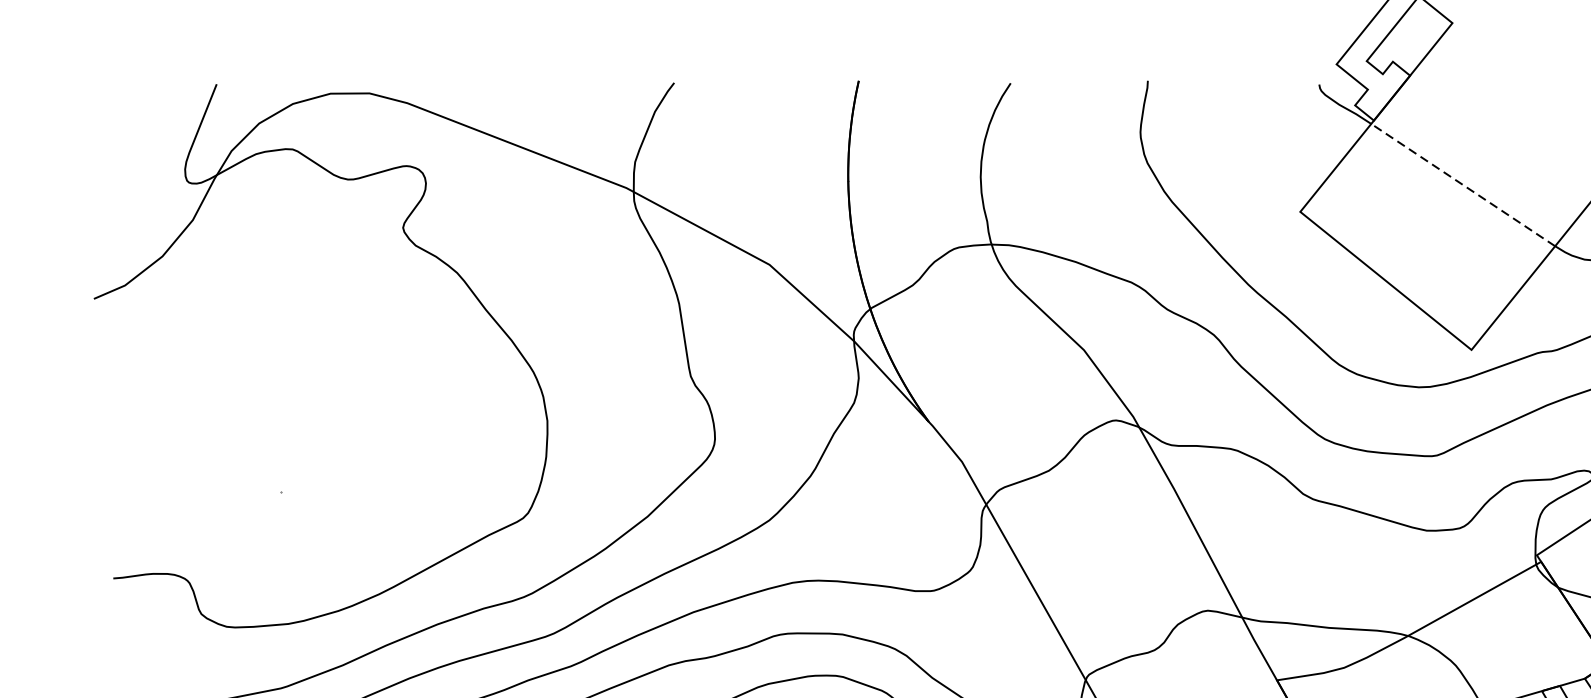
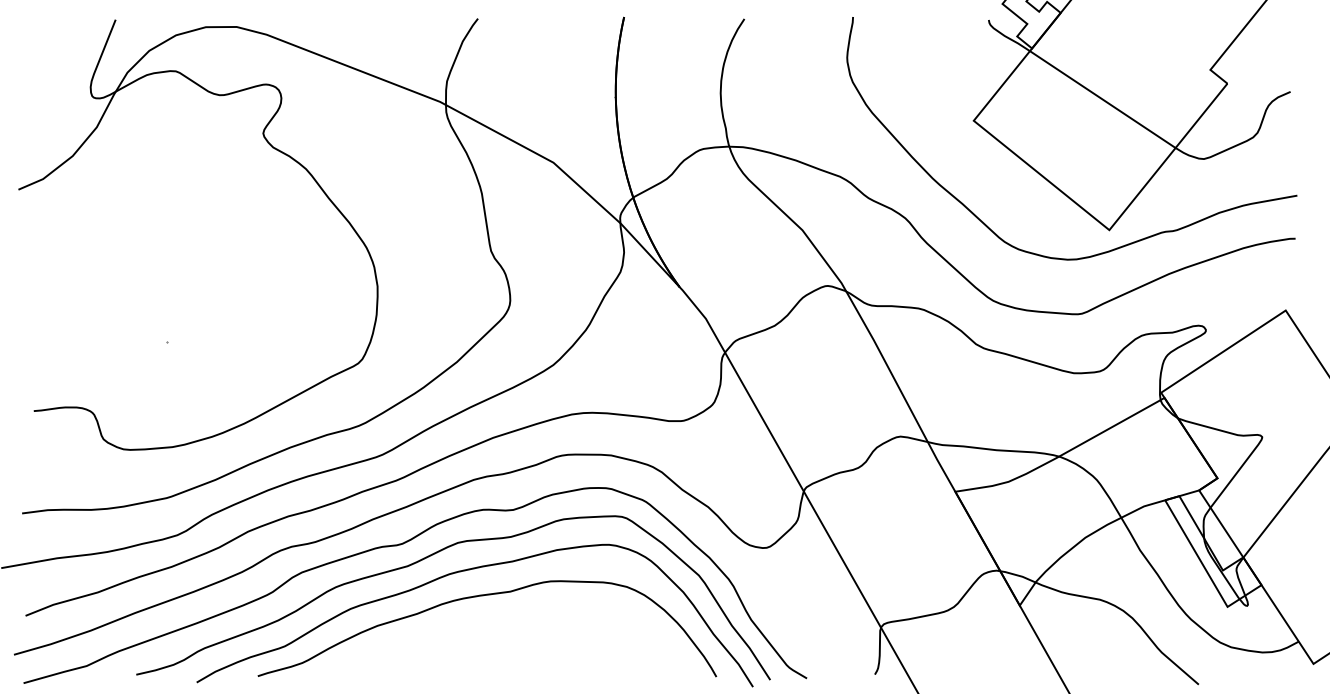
line: (1462, 184) -> (1102, 99), dashed -> solid

